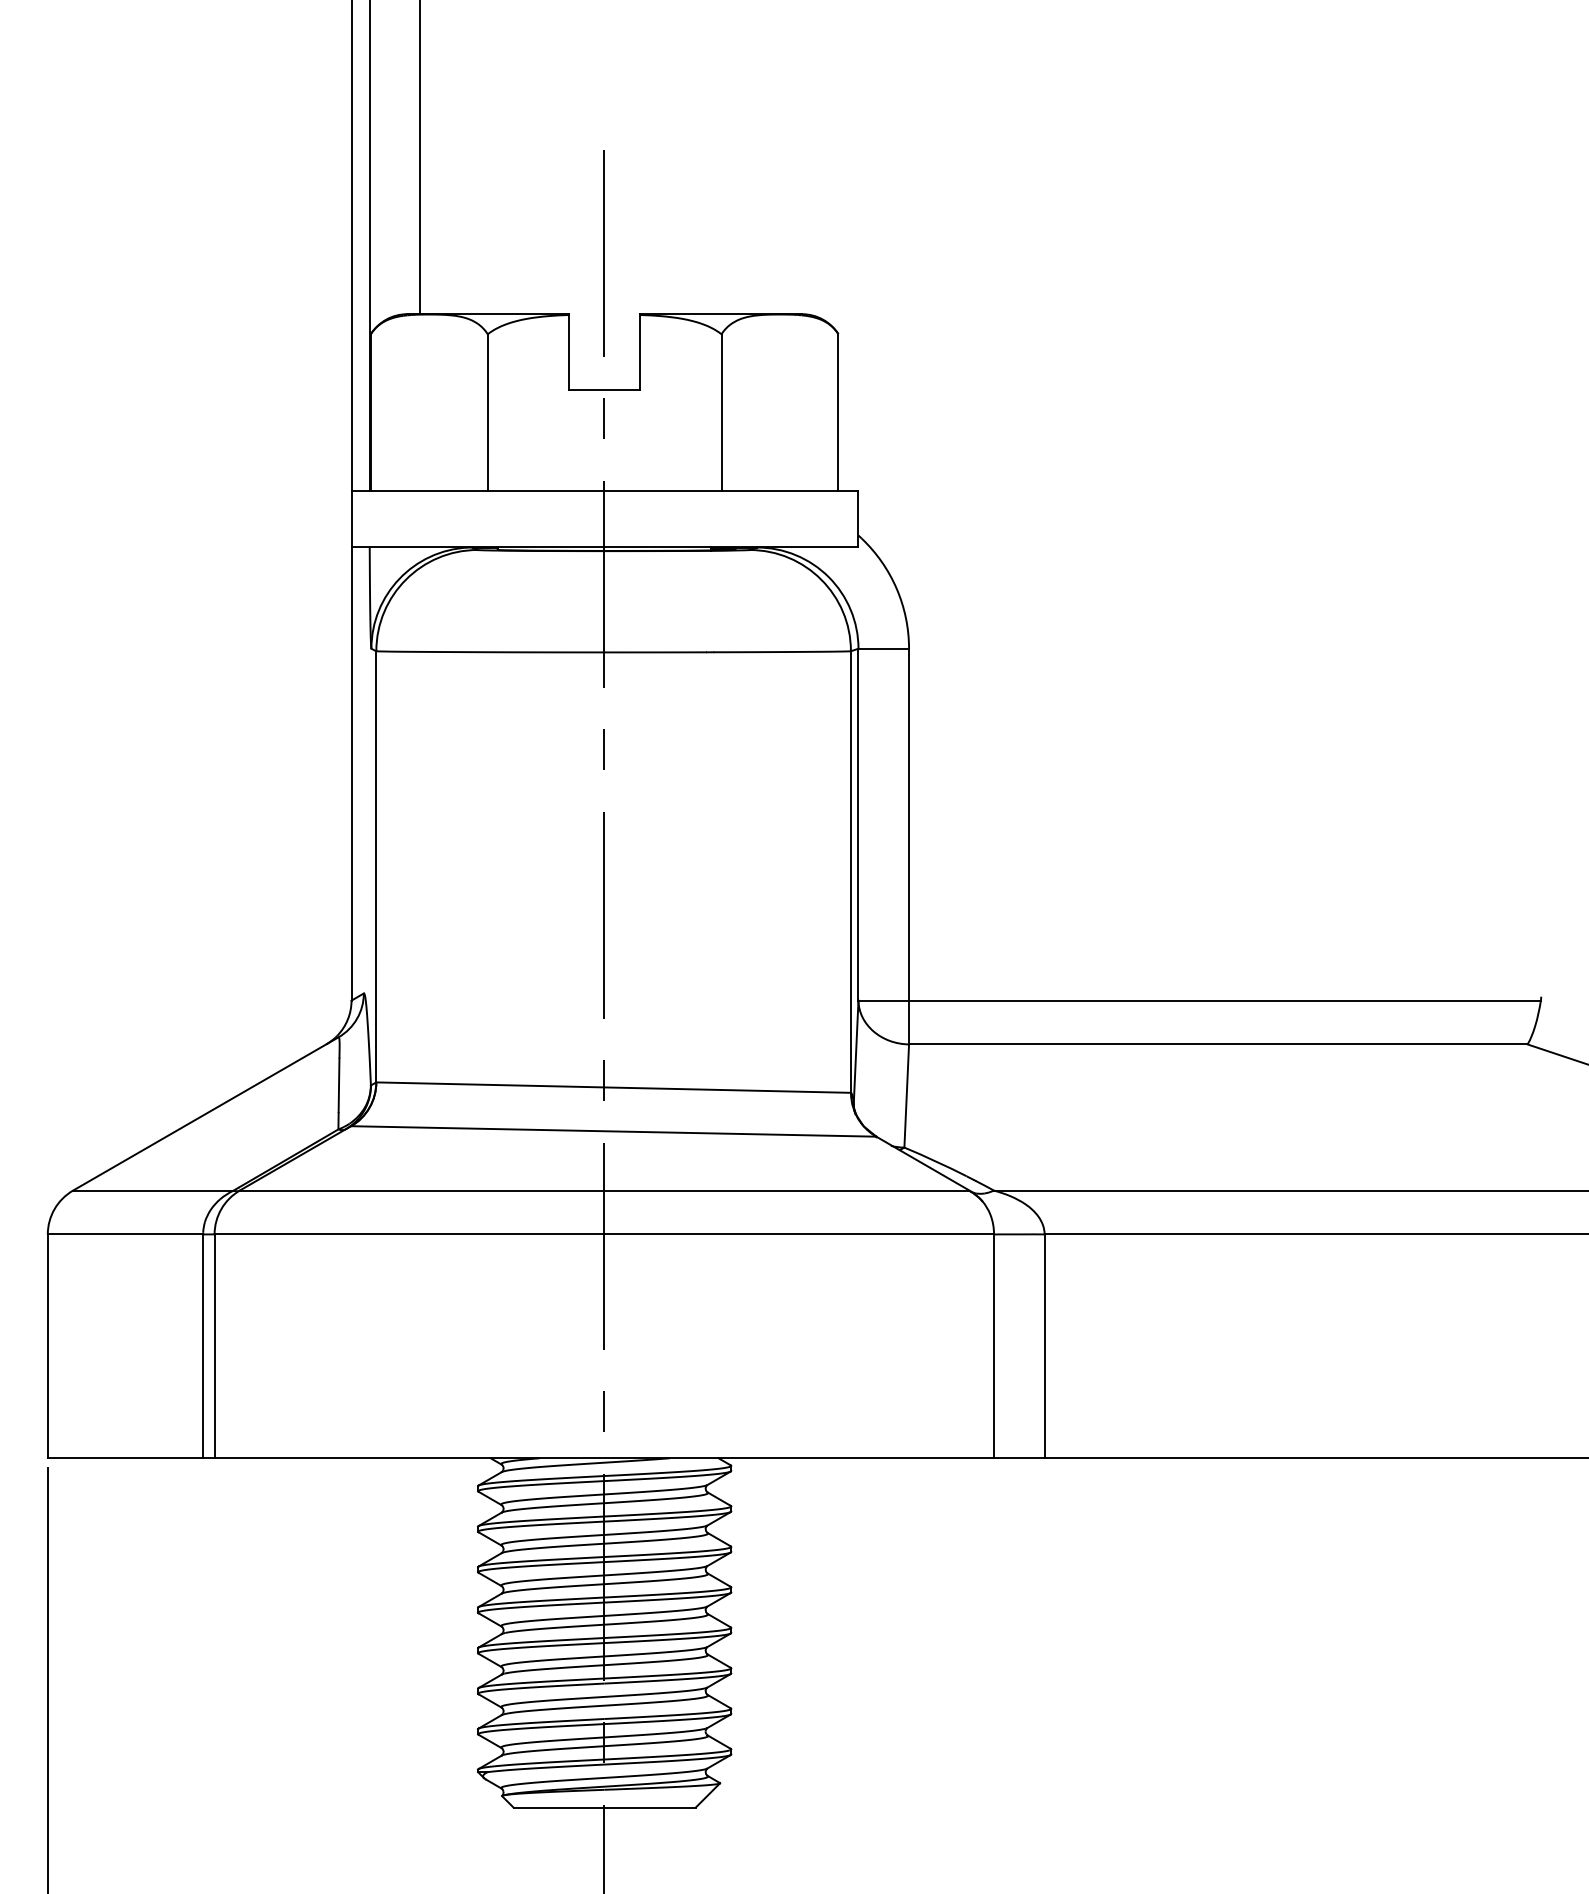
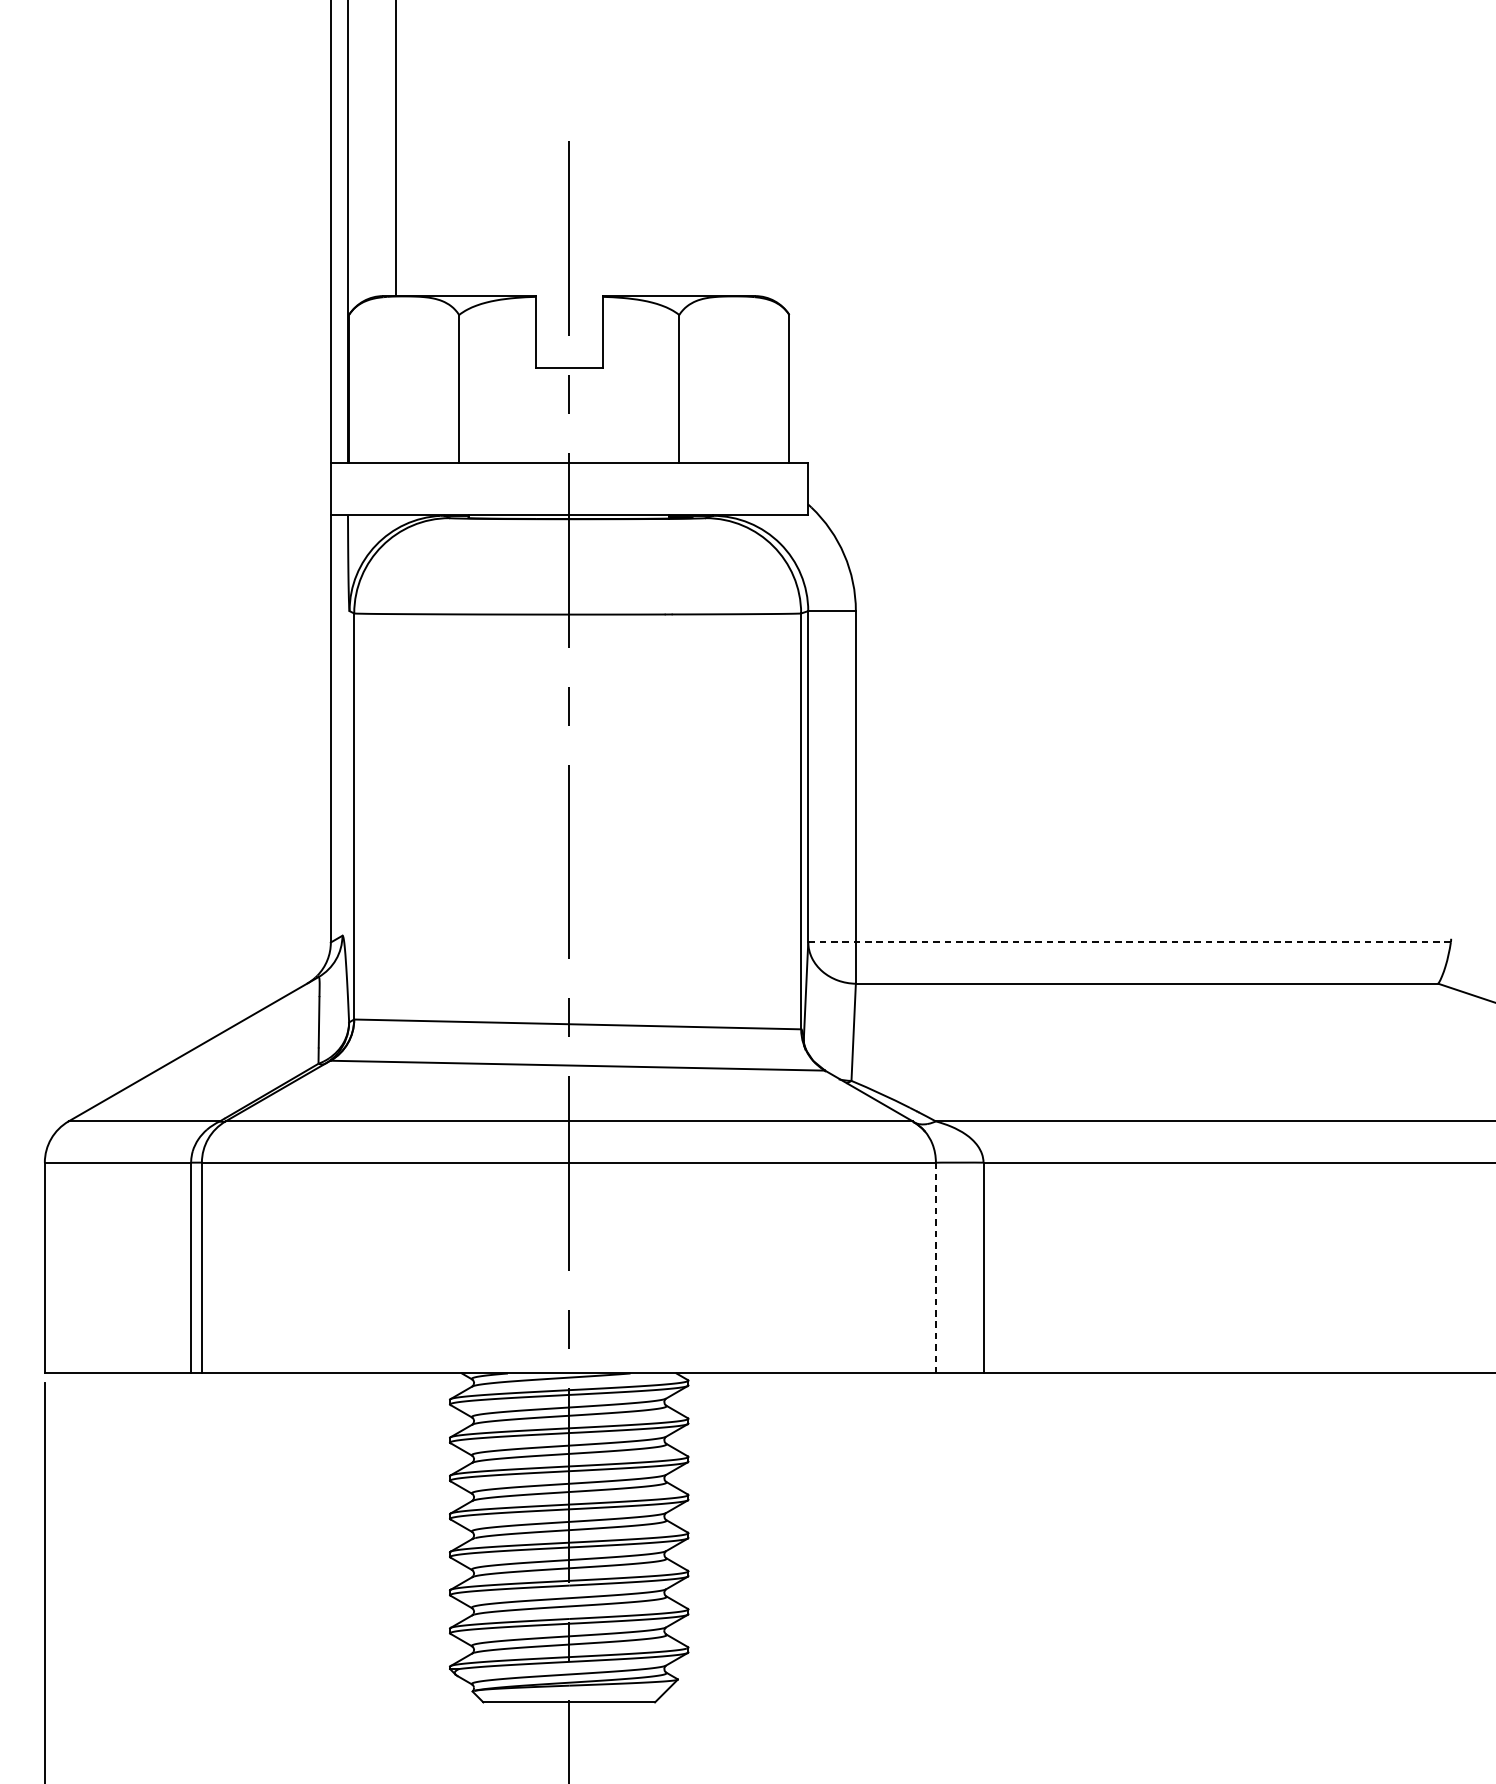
line: (1200, 1000) -> (1130, 942), solid -> dashed
line: (994, 1346) -> (936, 1268), solid -> dashed

